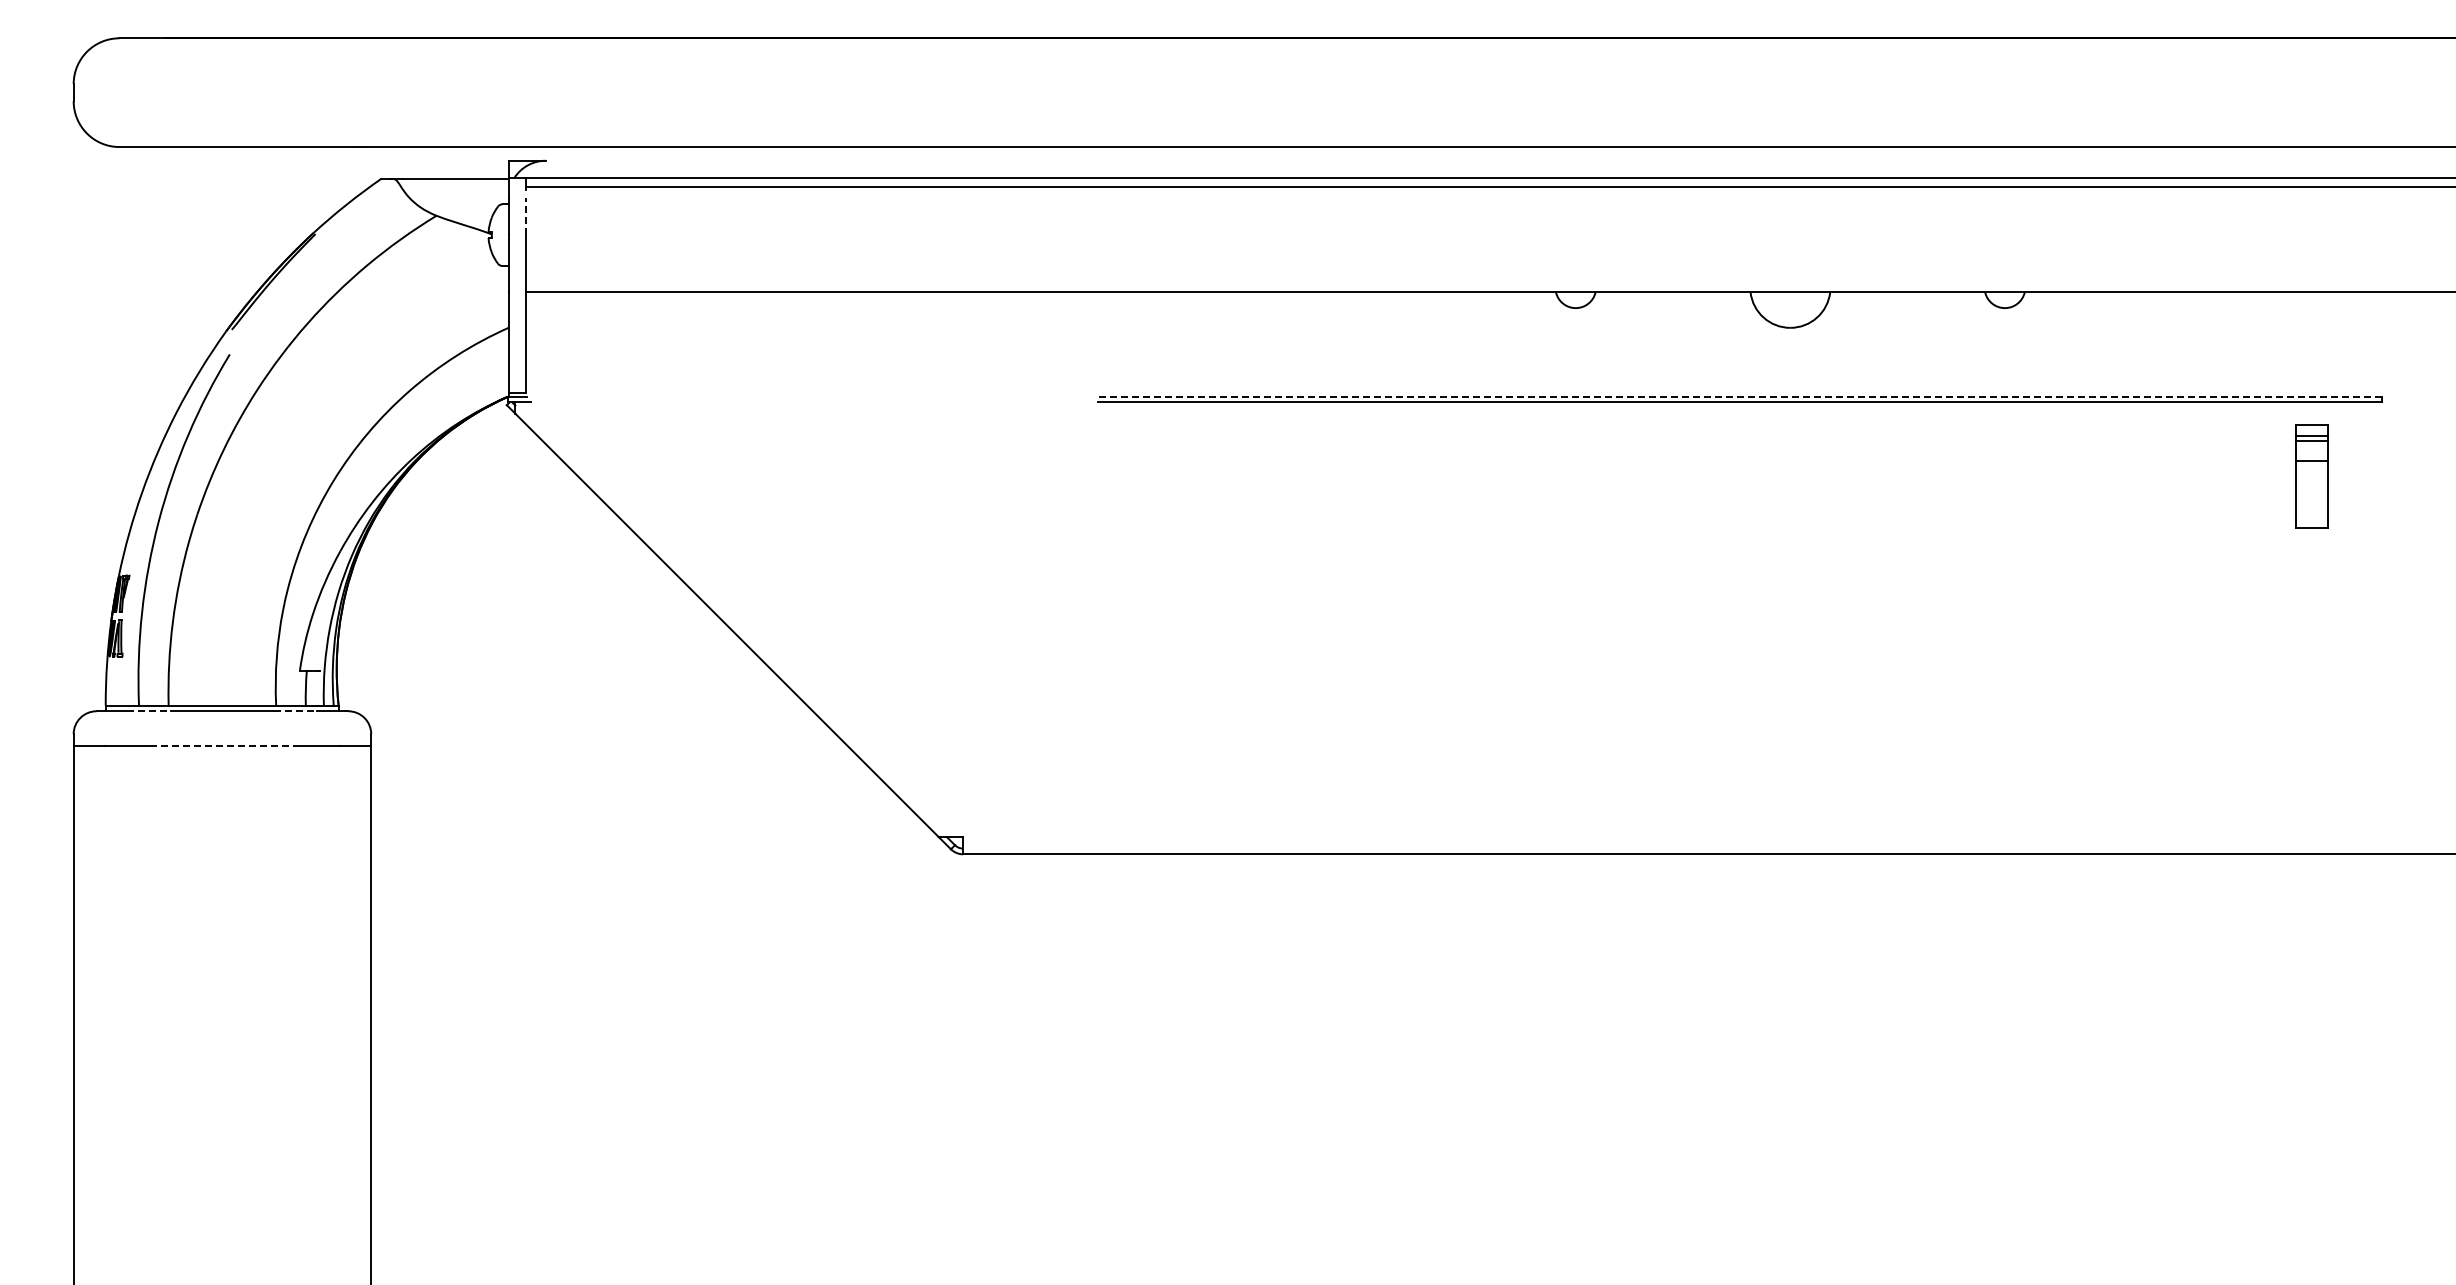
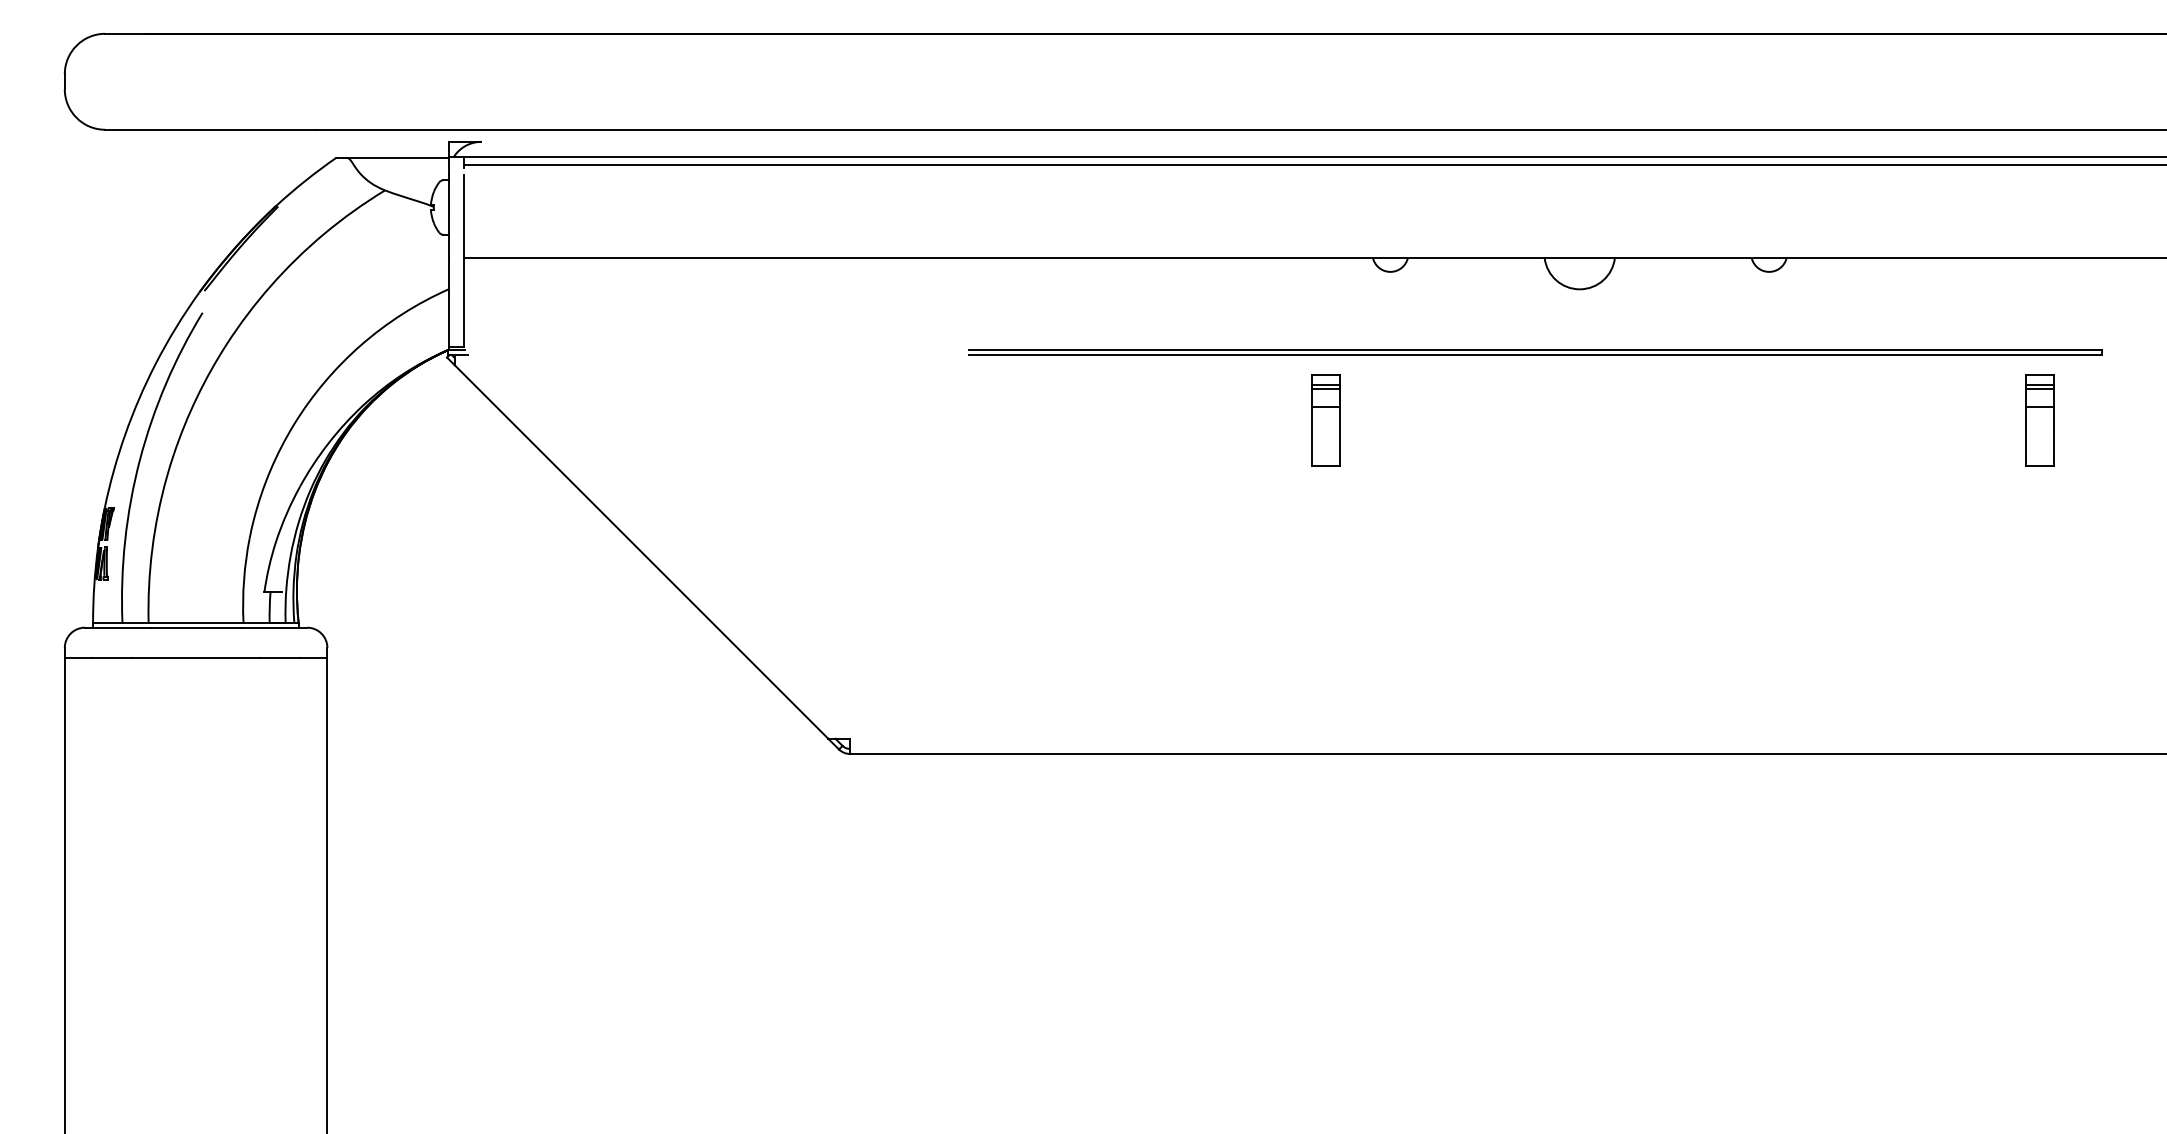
line: (525, 216) -> (463, 191), dashed -> solid
line: (1739, 396) -> (1534, 349), dashed -> solid
part: (1502, 476) -> (1325, 420), added
line: (149, 711) -> (131, 627), dashed -> solid
line: (295, 711) -> (260, 627), dashed -> solid
line: (222, 745) -> (196, 657), dashed -> solid

